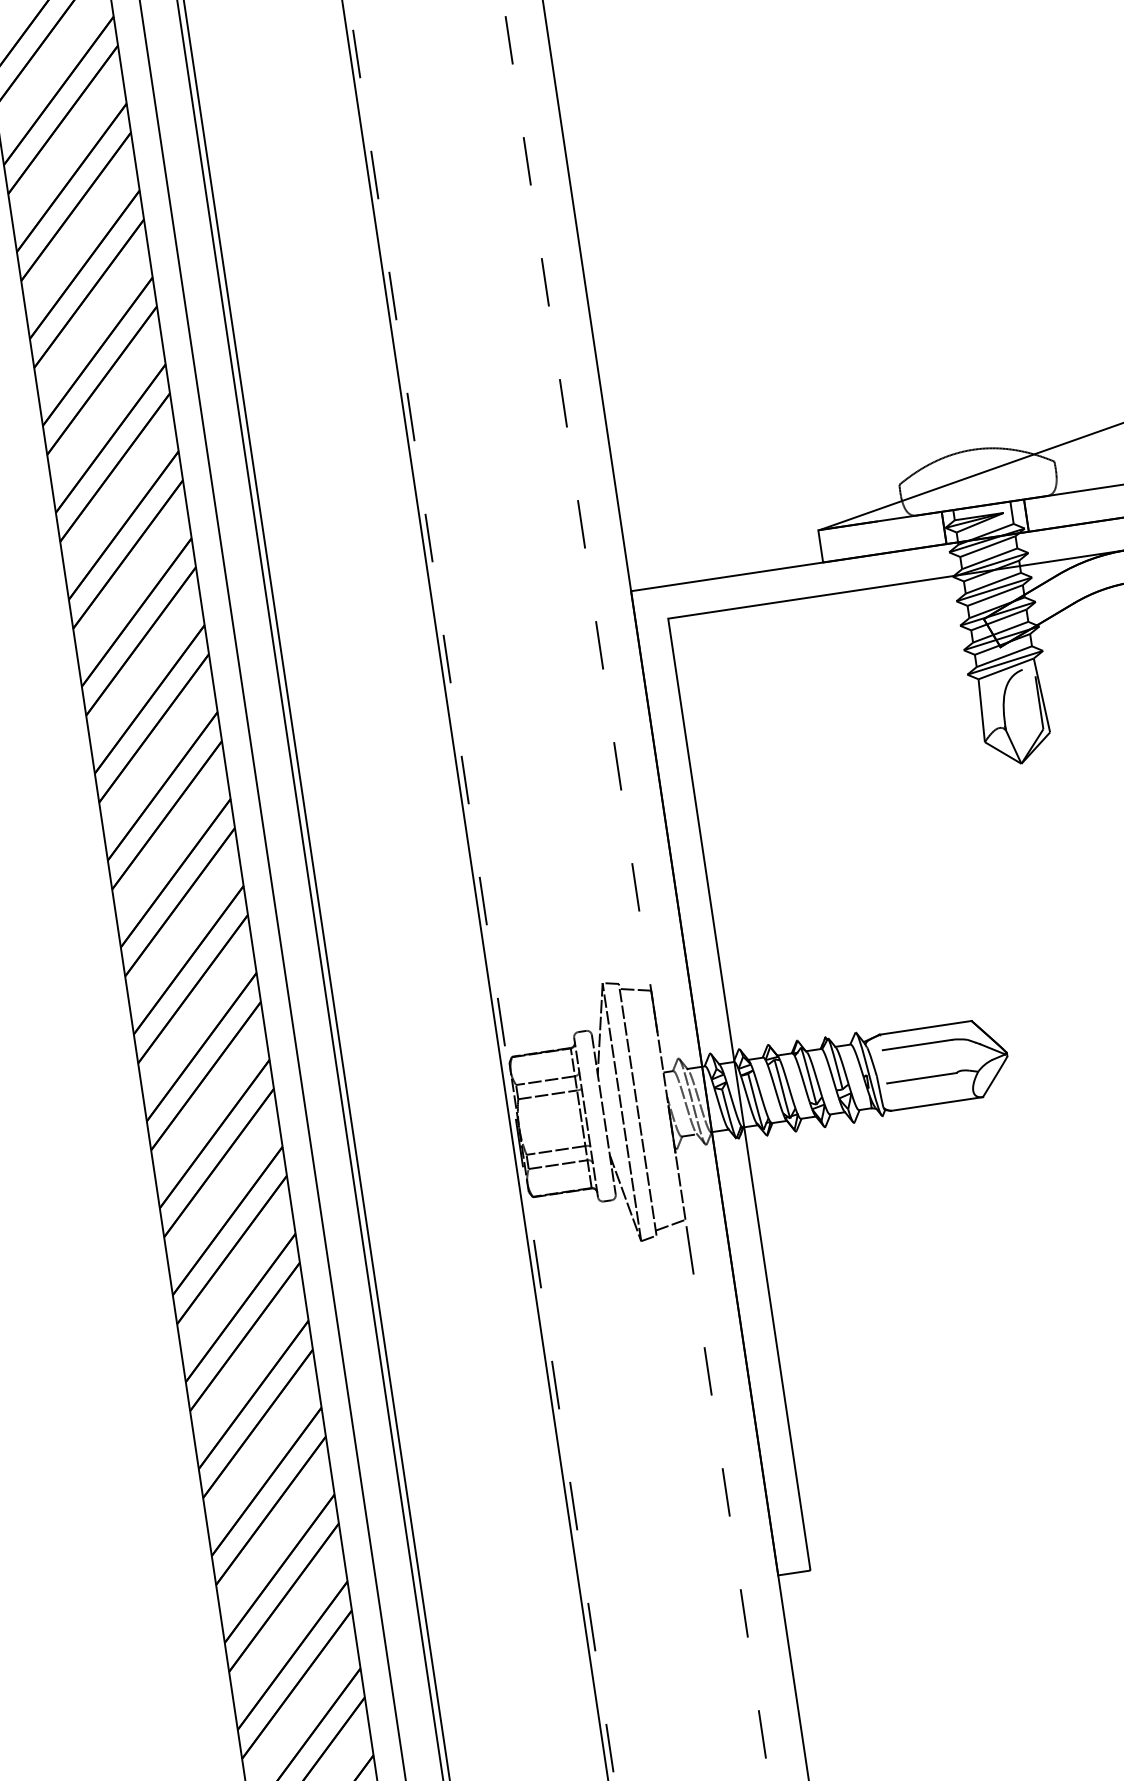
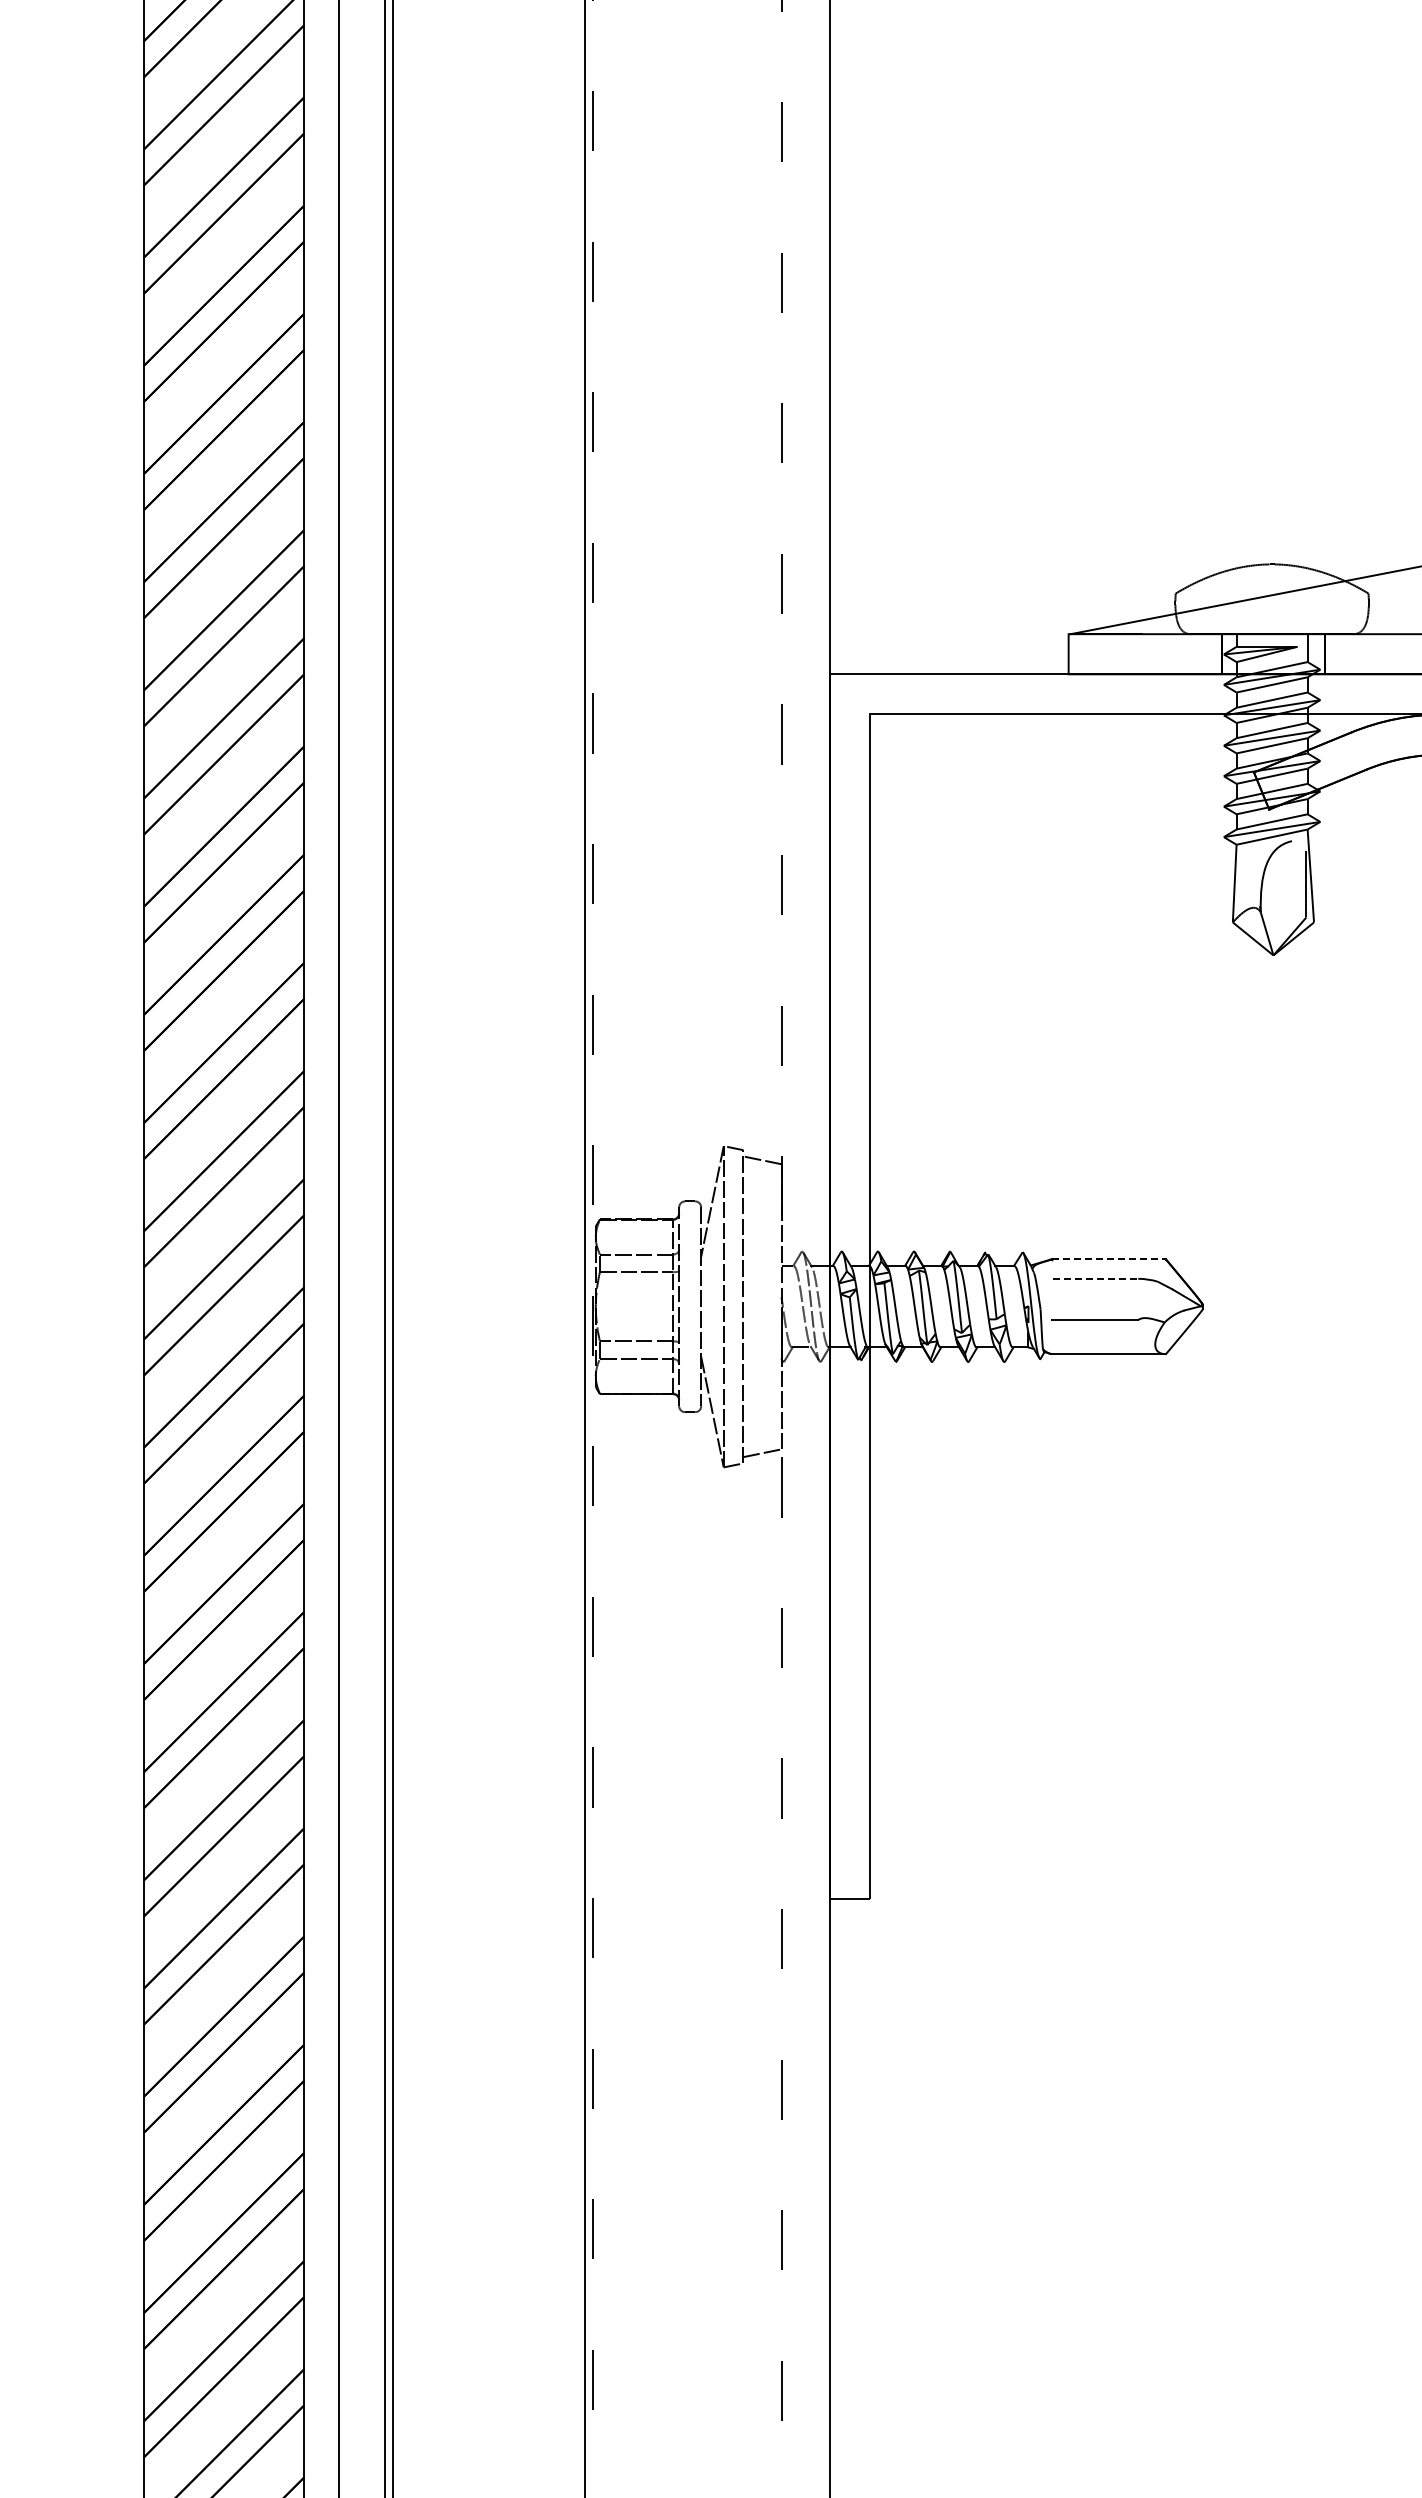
line: (926, 1027) -> (1109, 1259), solid -> dashed
line: (917, 1044) -> (1095, 1278), solid -> dashed

